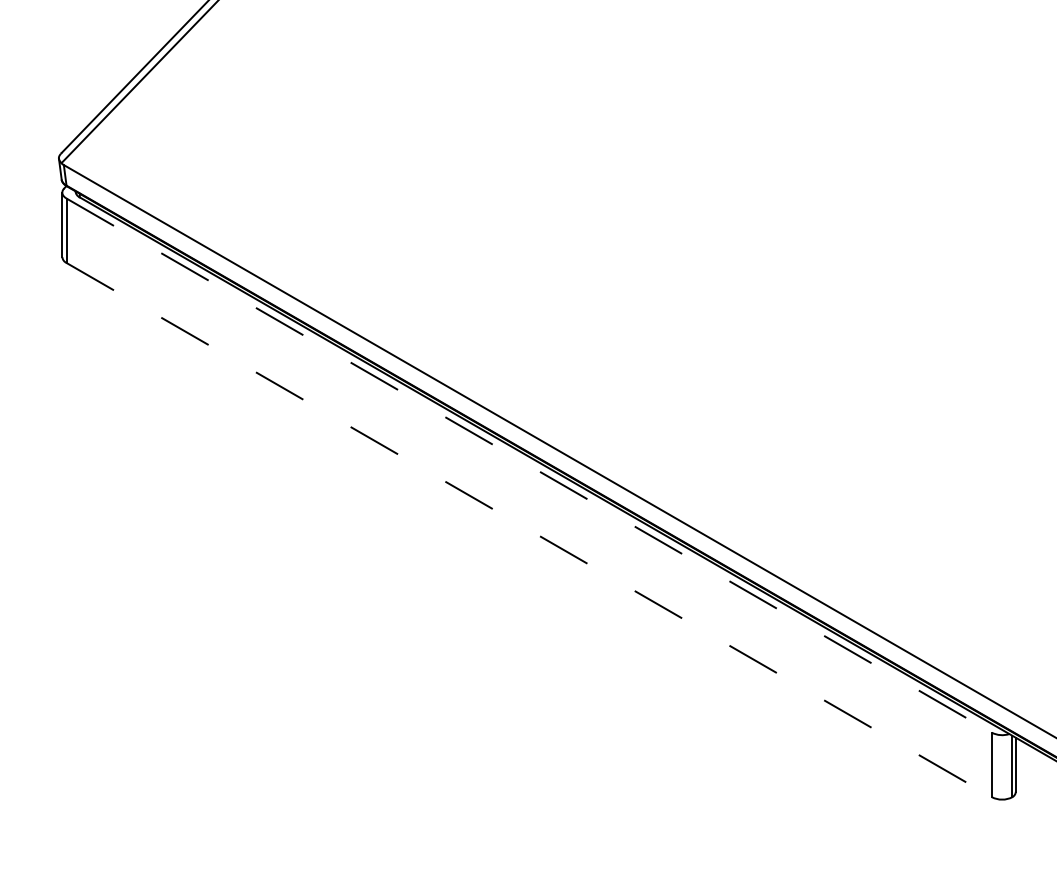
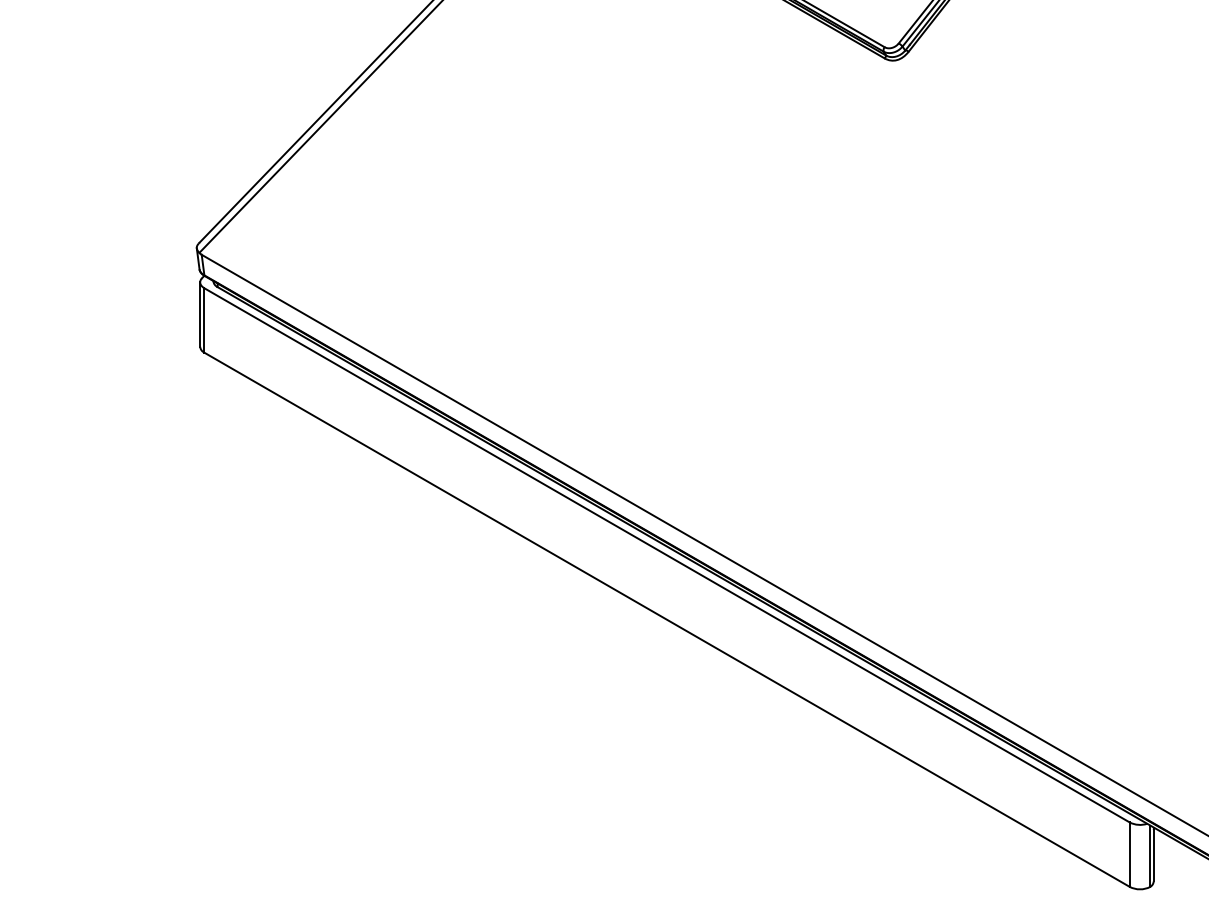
line: (529, 465) -> (667, 555), dashed -> solid
line: (529, 530) -> (667, 620), dashed -> solid

